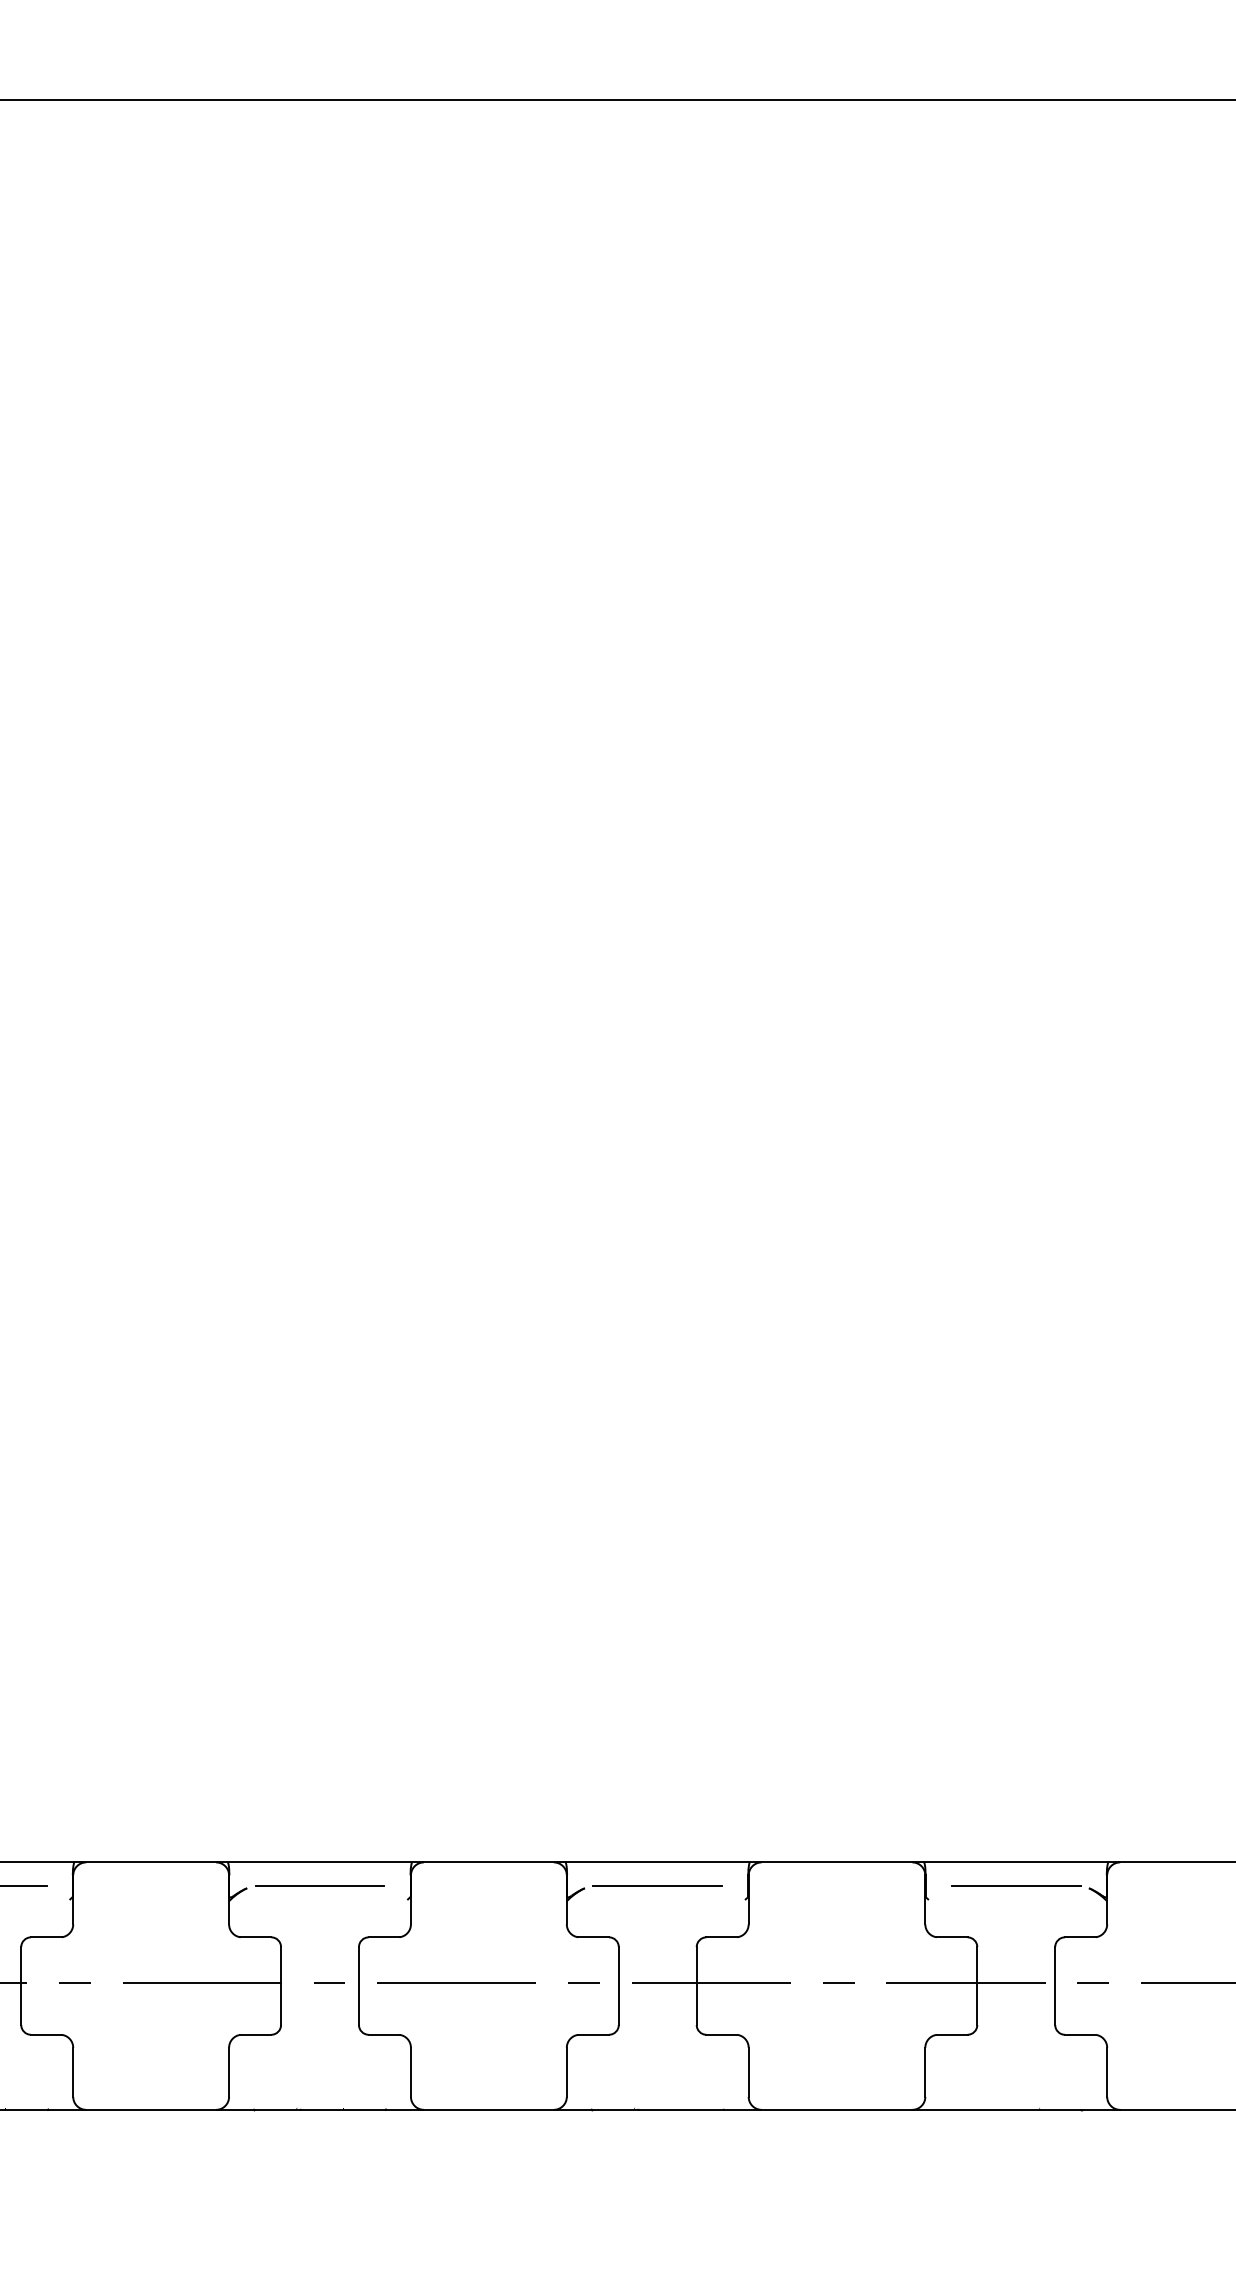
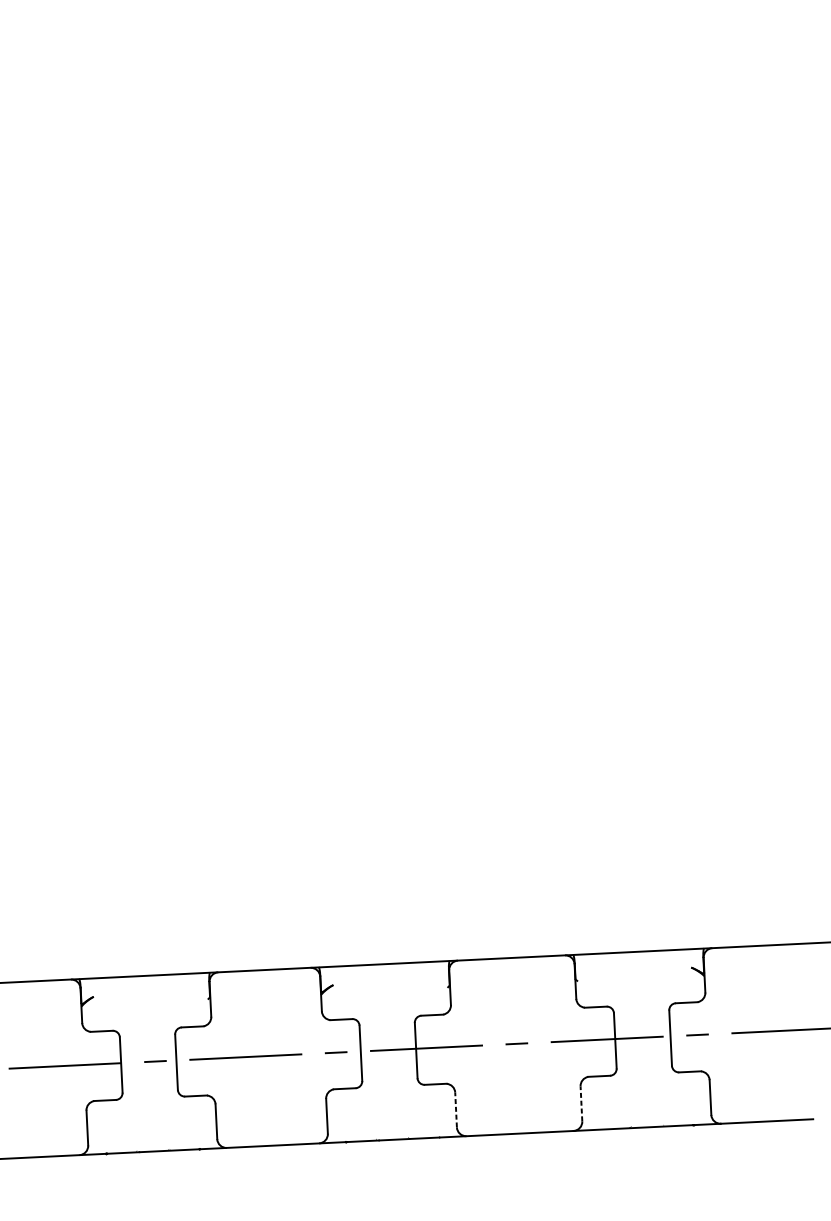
line: (319, 1885) -> (145, 992), removed
line: (657, 1885) -> (384, 980), removed
line: (1015, 1885) -> (638, 968), removed
line: (748, 2072) -> (455, 1110), solid -> dashed
line: (925, 2072) -> (581, 1104), solid -> dashed

